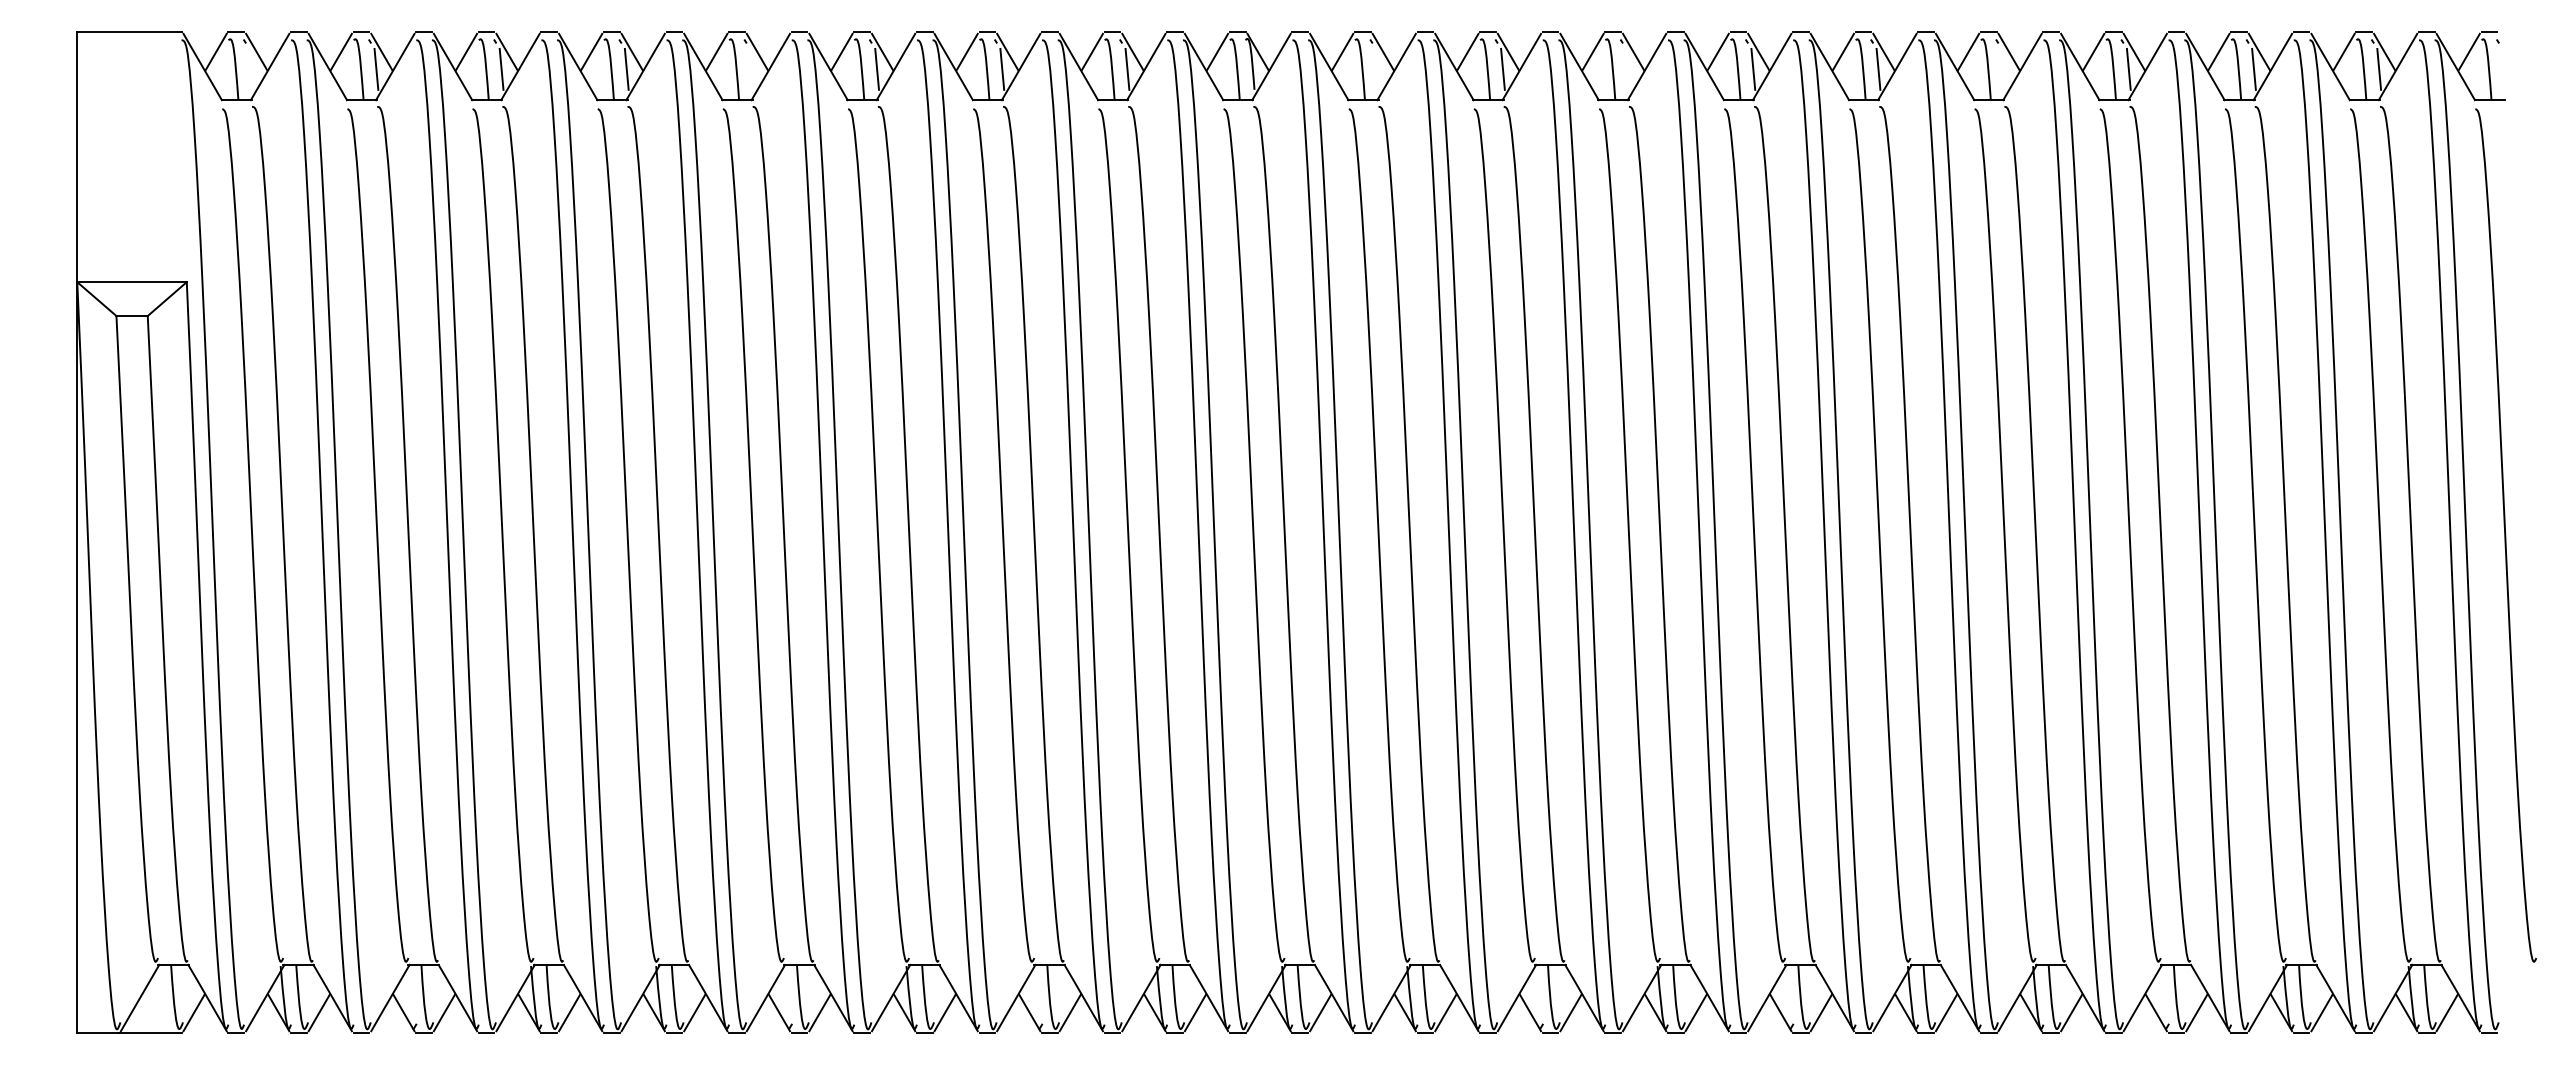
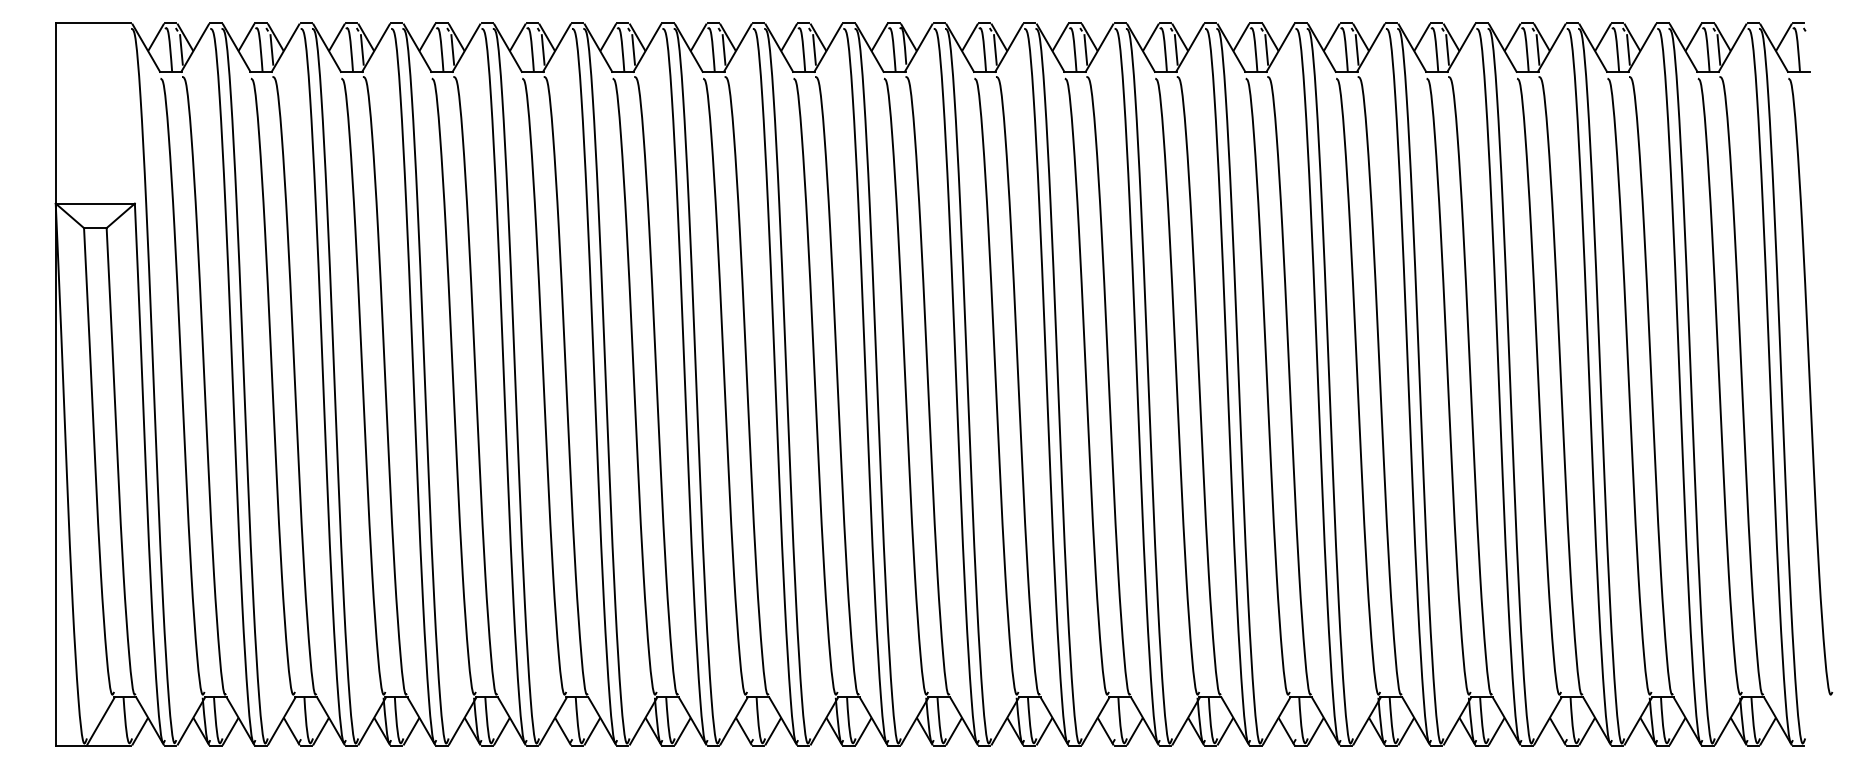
line: (251, 68) -> (181, 49), added
line: (751, 68) -> (542, 49), added
line: (1377, 68) -> (995, 49), added
line: (1628, 68) -> (1176, 49), added
line: (2003, 68) -> (1447, 49), added

